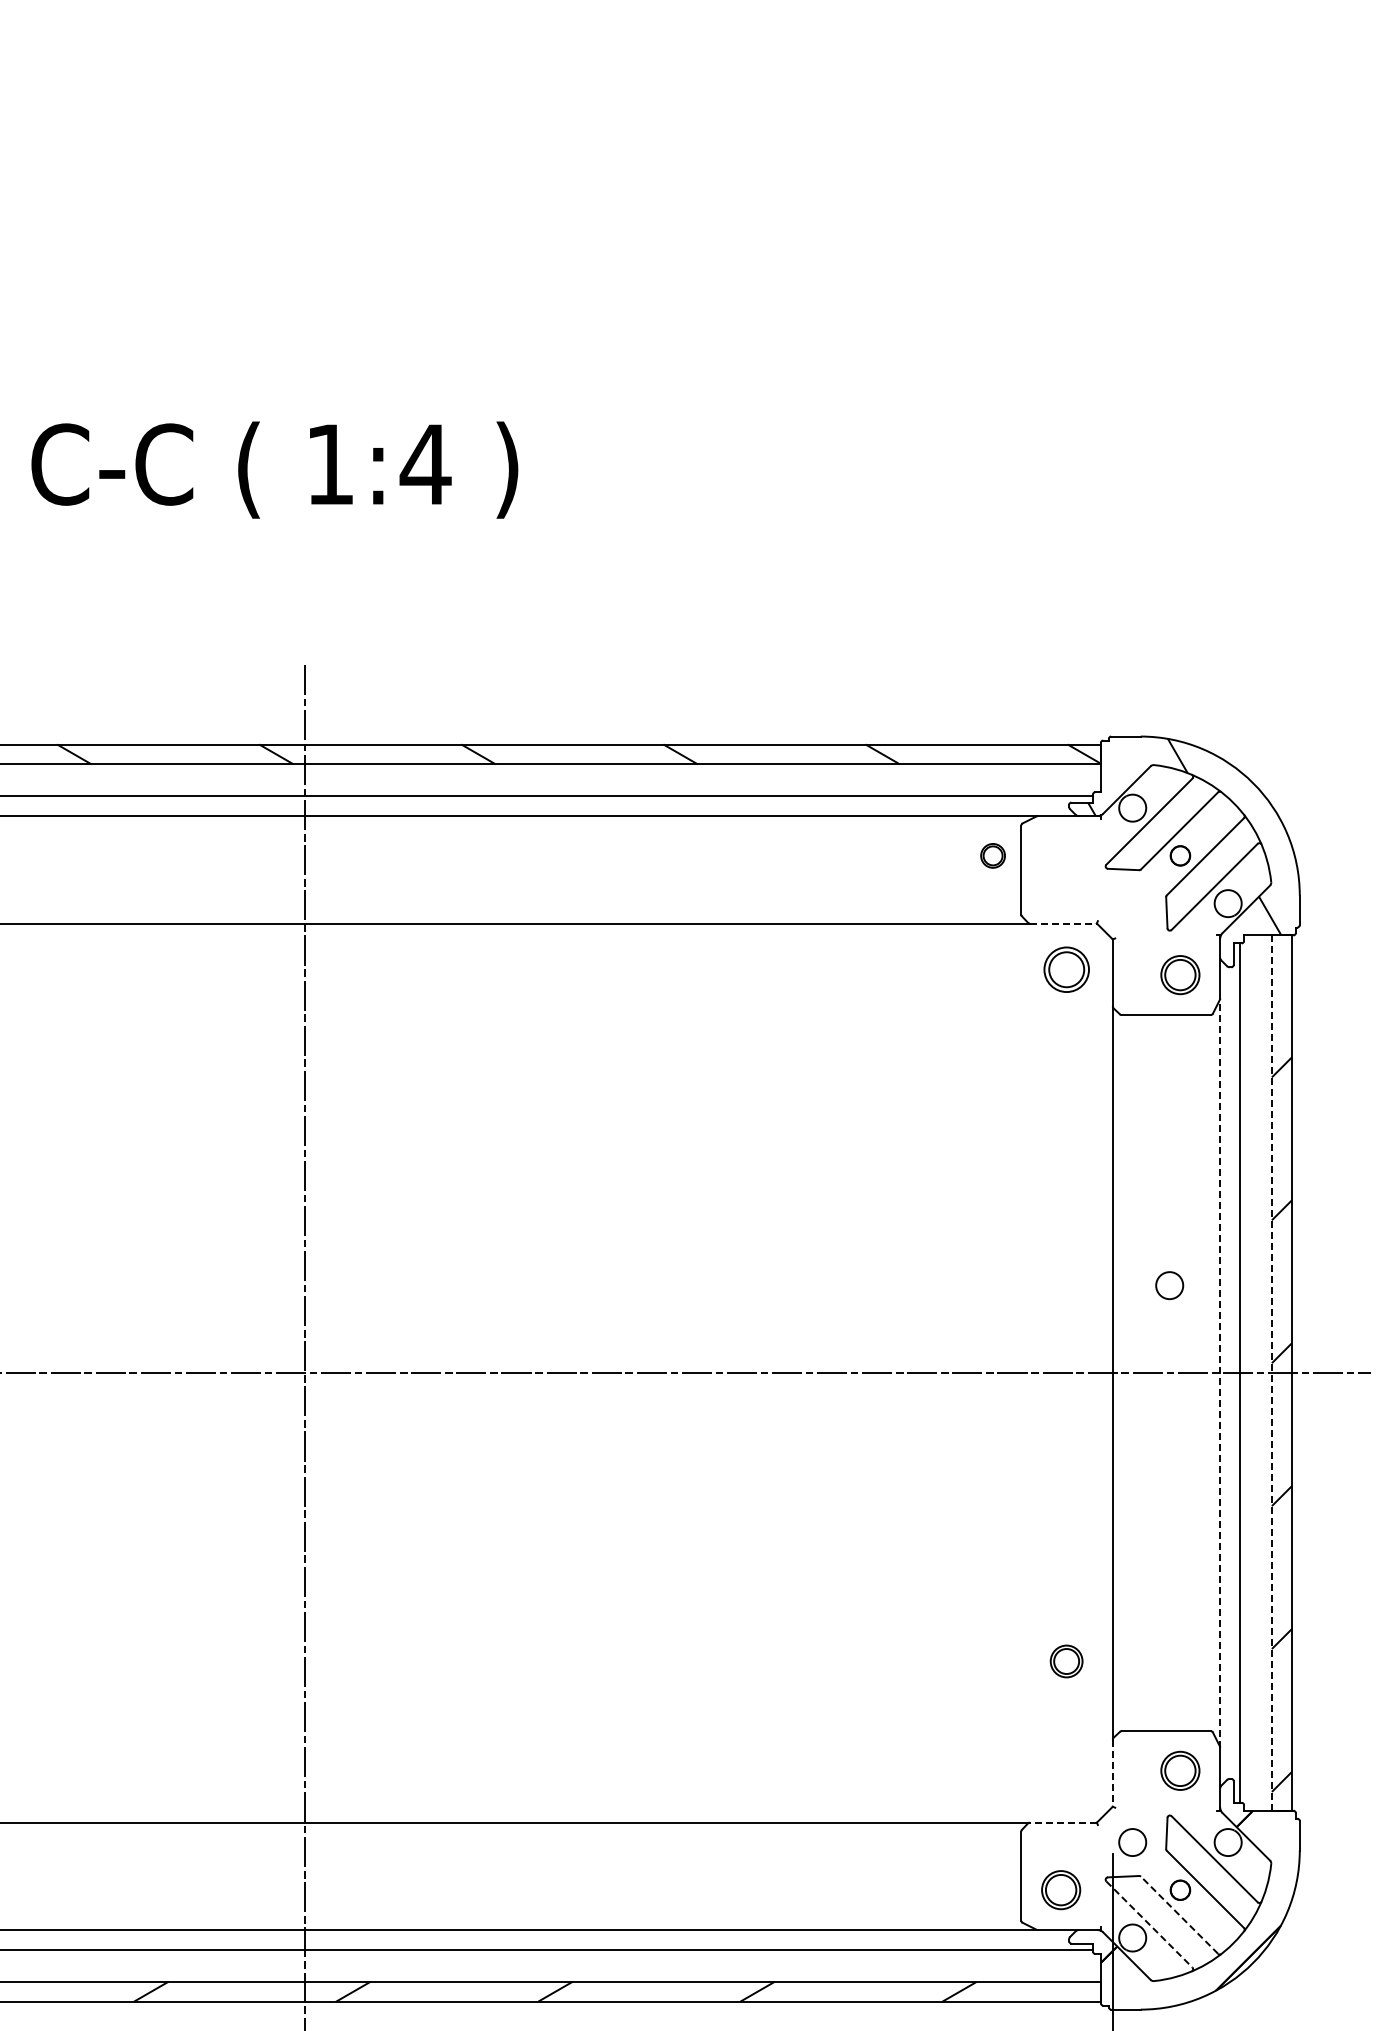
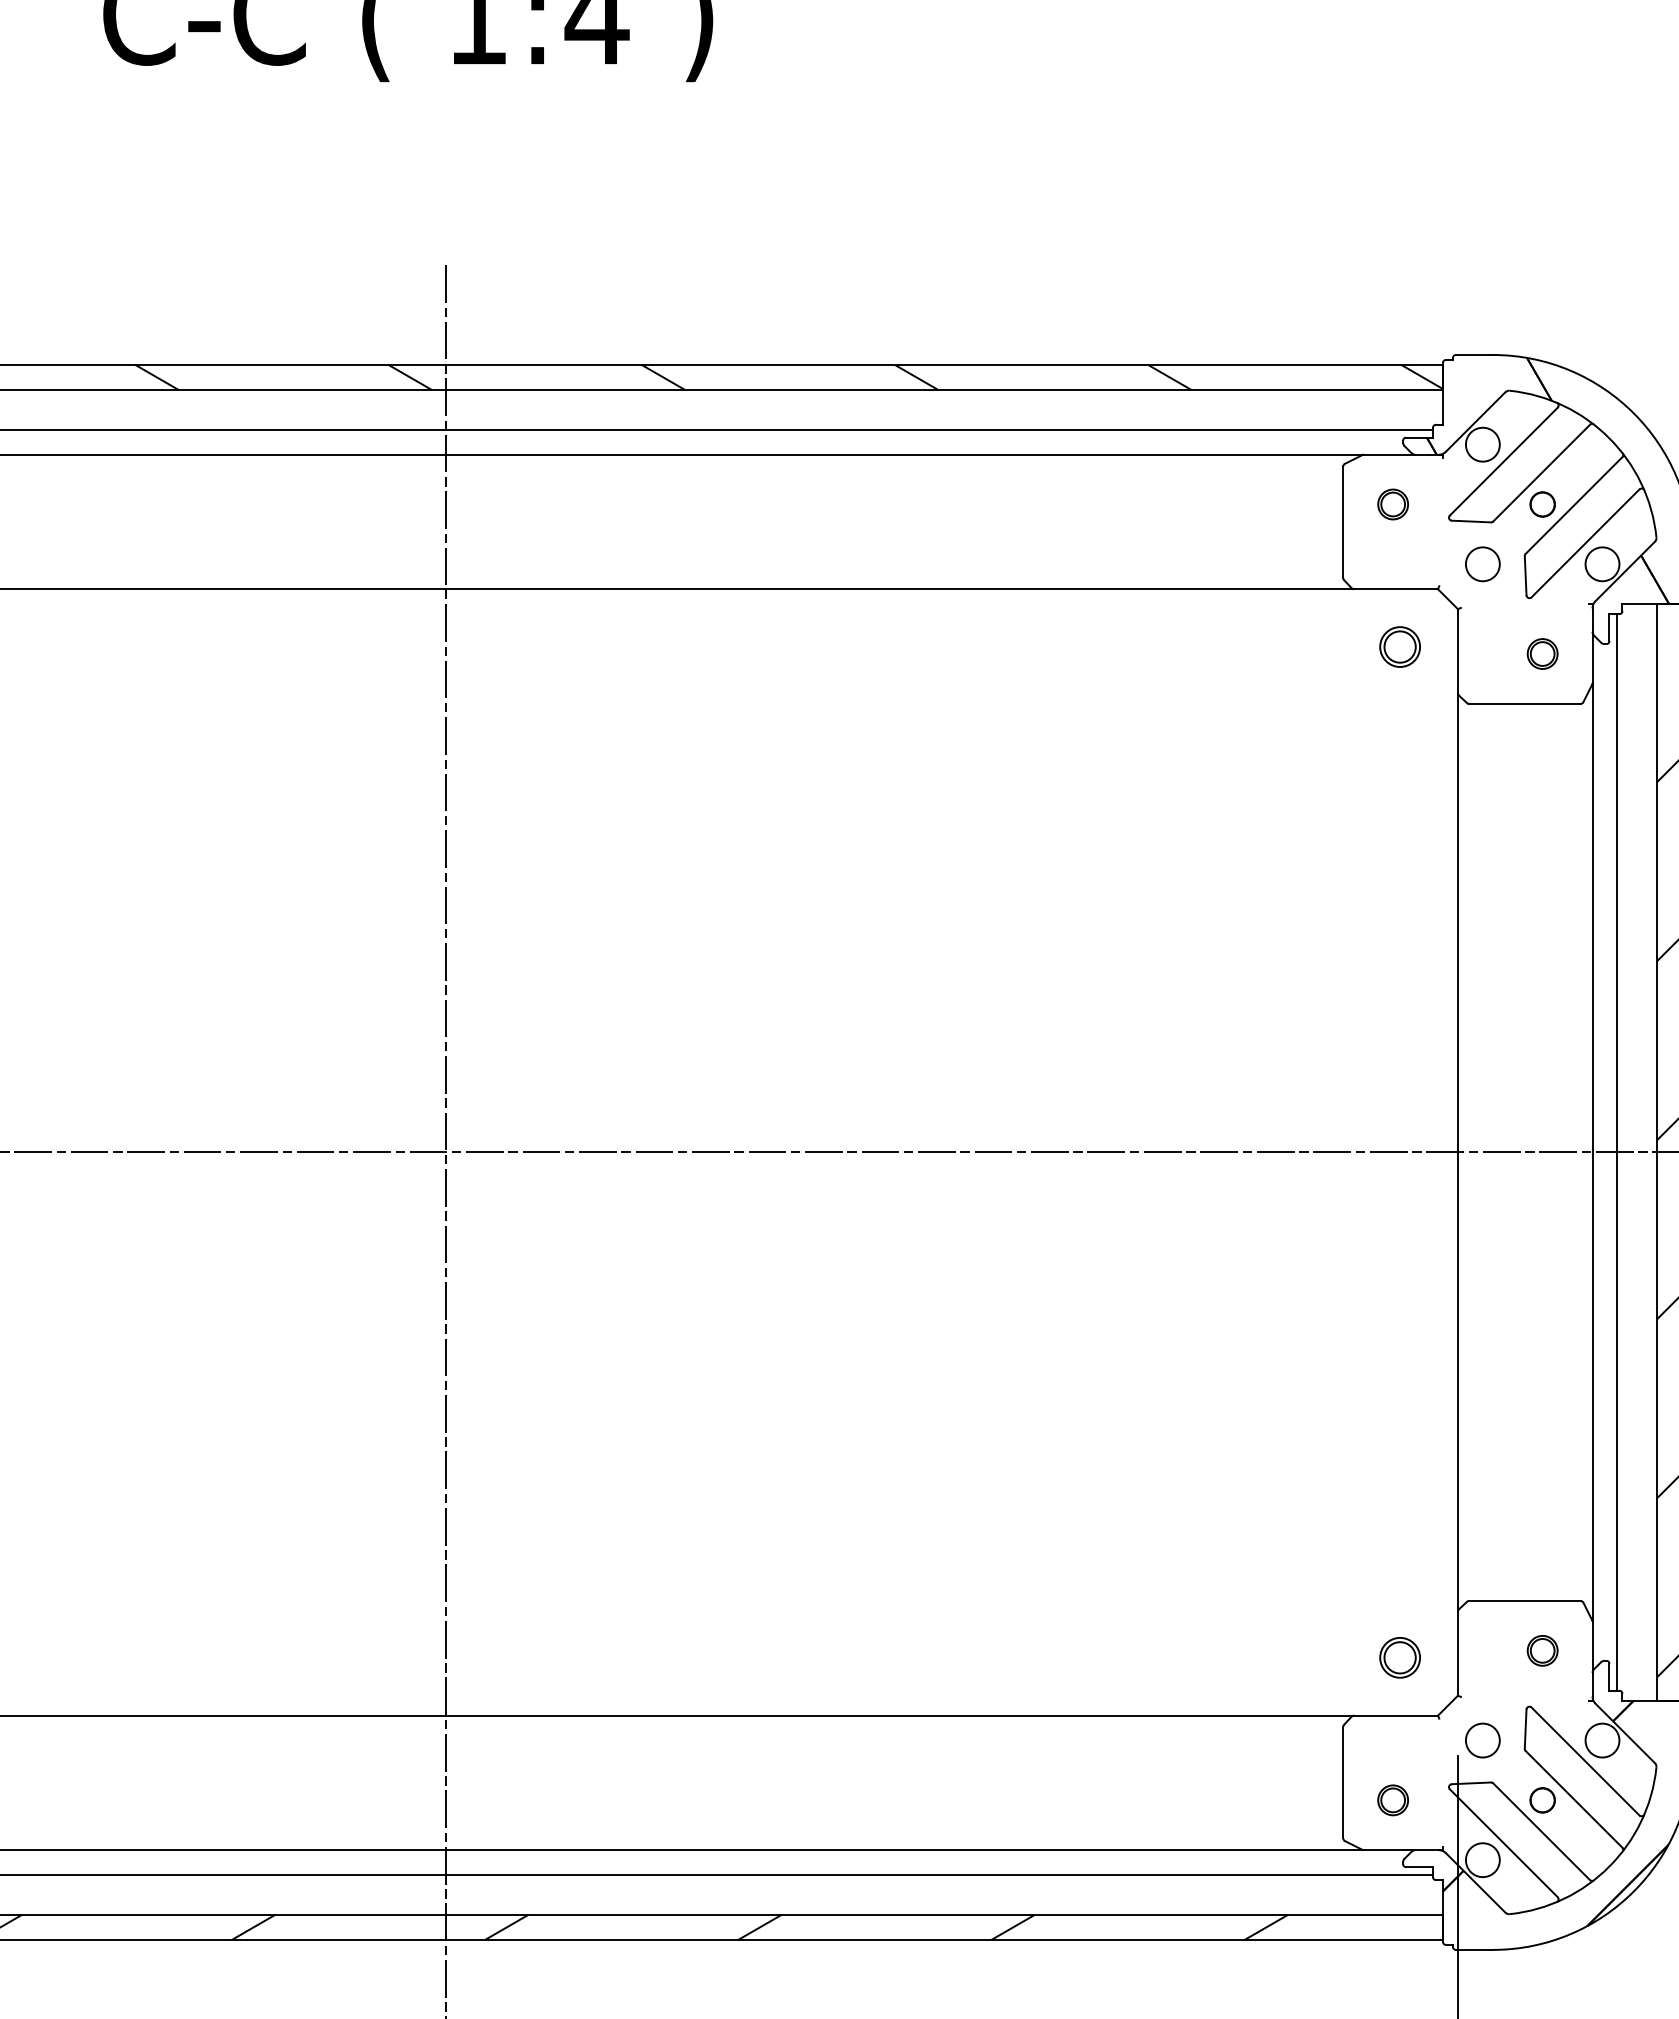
hatch: (1184, 836) -> (1547, 480), added
part: (992, 855) -> (1392, 504), moved
line: (1063, 923) -> (1396, 589), dashed -> solid
part: (1066, 969) -> (1399, 646), size x0.71
part: (1180, 975) -> (1542, 654), size x0.62
circle: (1169, 1285) -> (1482, 564), moved
line: (1220, 1373) -> (1592, 1152), dashed -> solid
line: (1271, 1373) -> (1656, 1152), dashed -> solid
part: (1066, 1661) -> (1399, 1657), moved
part: (1180, 1770) -> (1542, 1650), size x0.62
line: (1112, 1773) -> (1457, 1654), dashed -> solid
line: (1063, 1822) -> (1396, 1715), dashed -> solid
part: (1060, 1890) -> (1392, 1800), size x0.62
line: (1179, 1915) -> (1541, 1831), dashed -> solid
line: (1149, 1924) -> (1503, 1843), dashed -> solid

